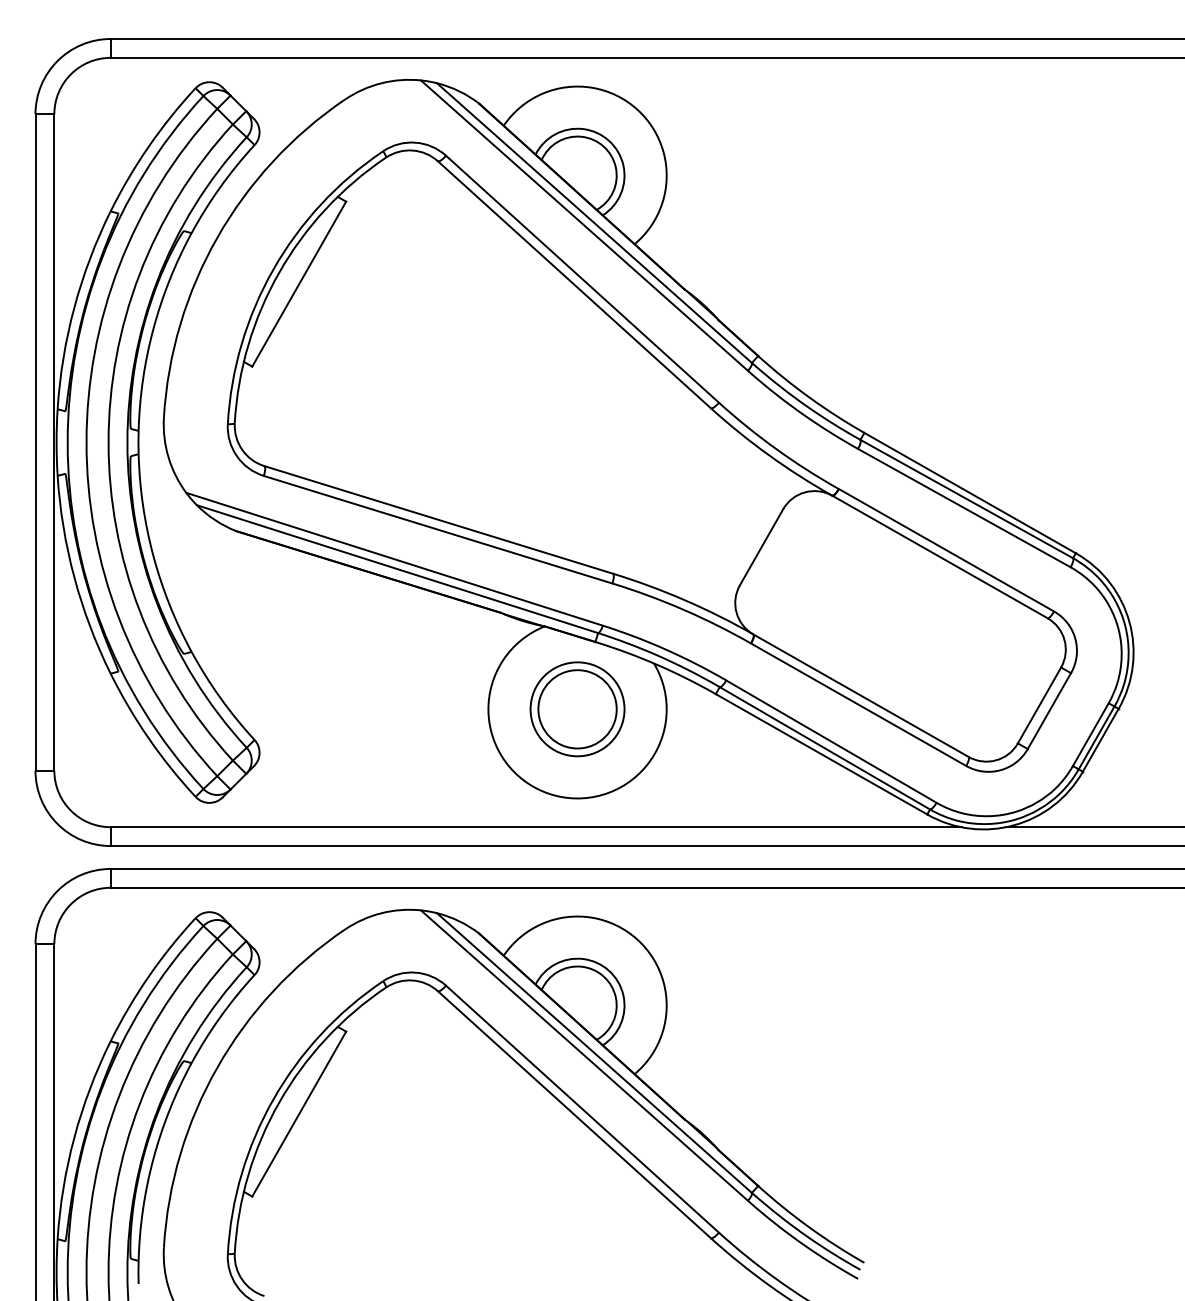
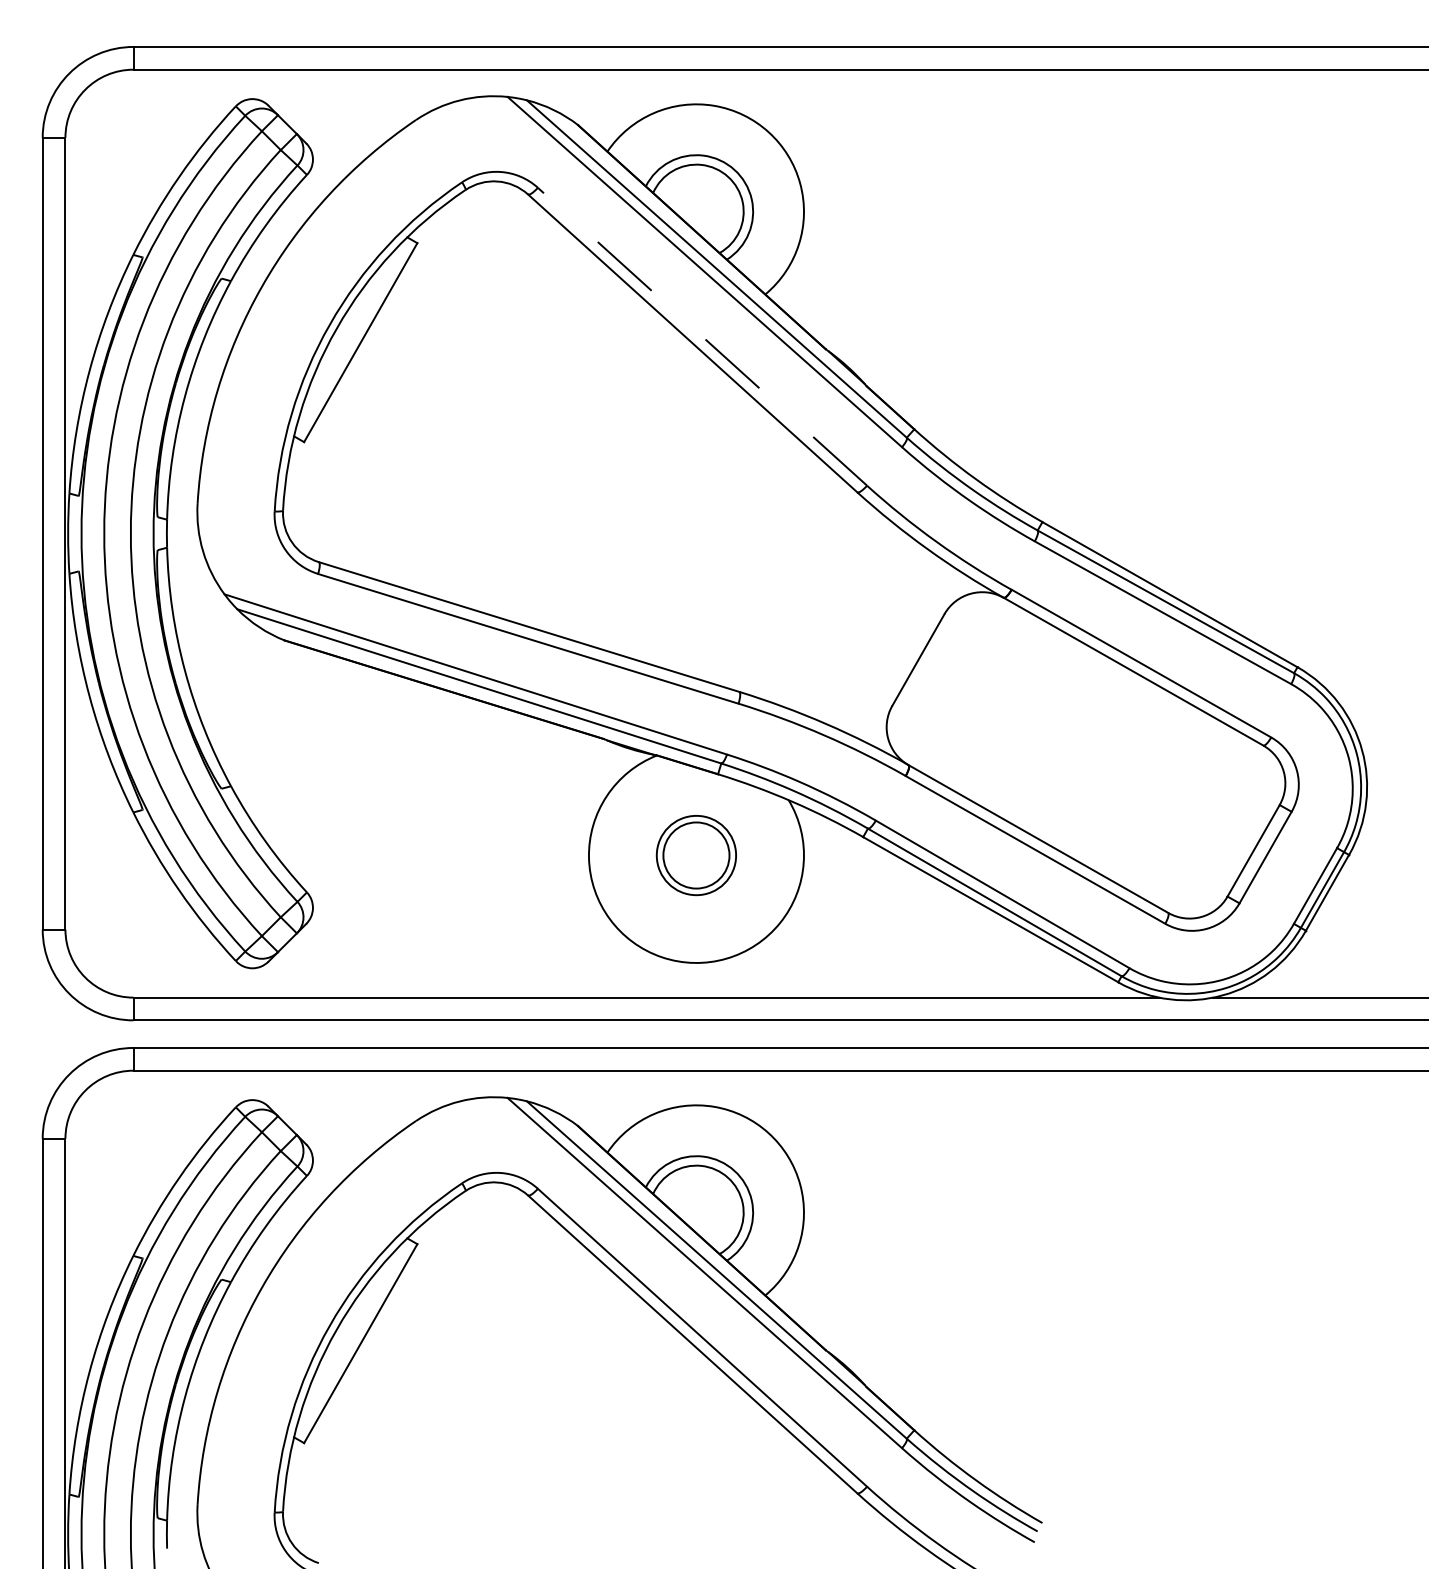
line: (582, 278) -> (702, 335), solid -> dashed
part: (577, 709) -> (696, 855), size x0.7

